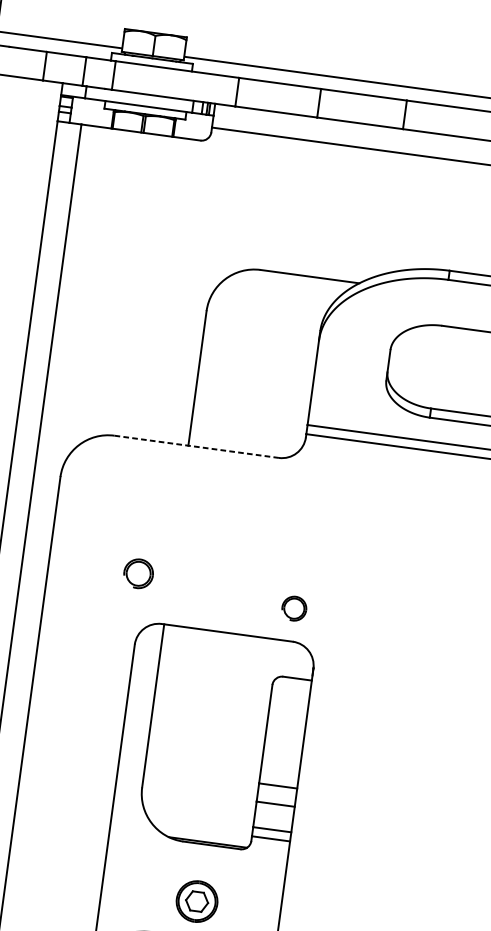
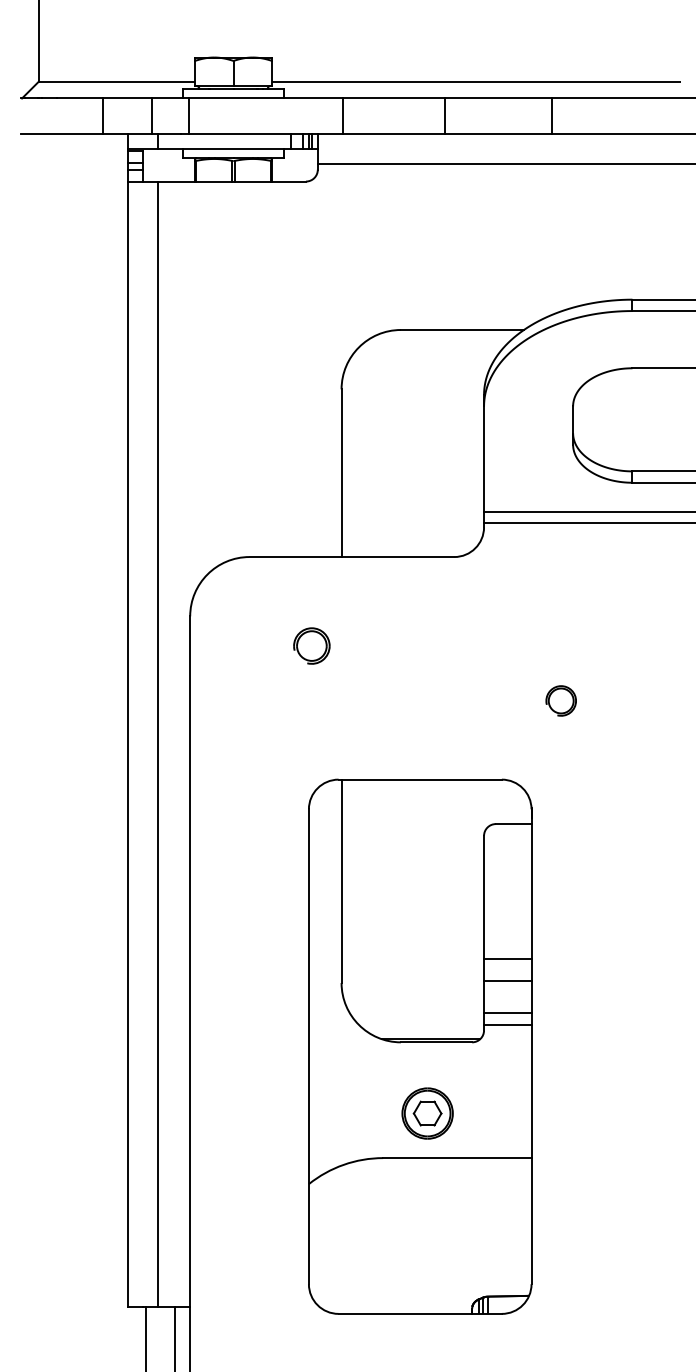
line: (197, 447) -> (352, 557), dashed -> solid
part: (138, 573) -> (311, 645), moved
part: (293, 608) -> (560, 700), moved

